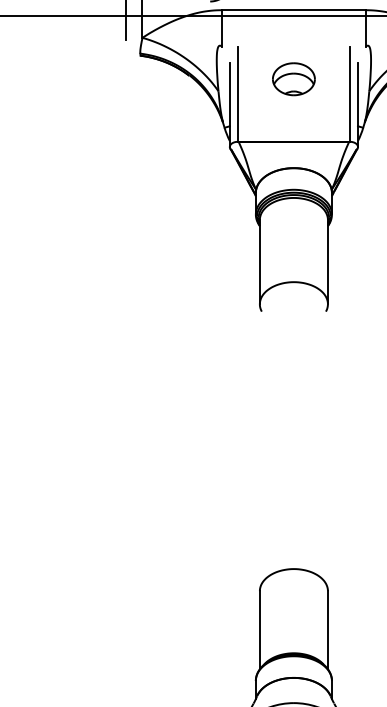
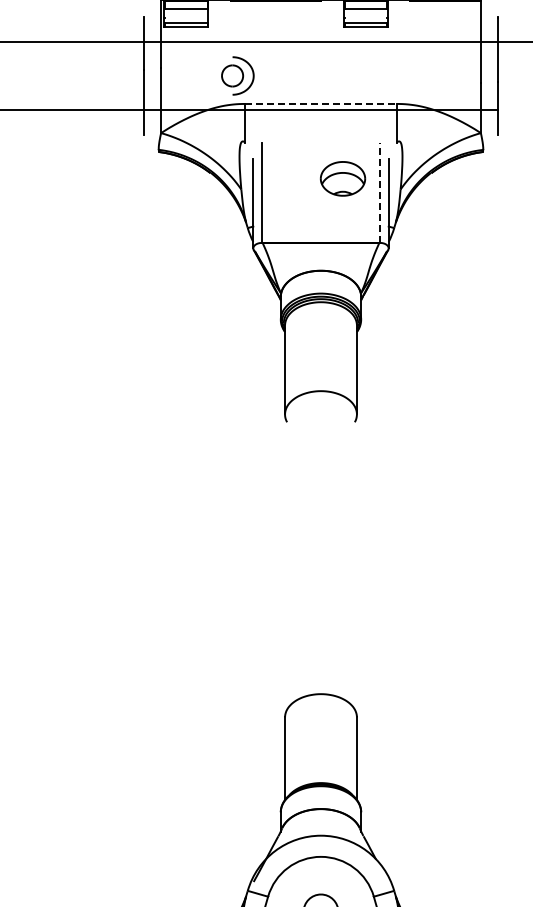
line: (294, 9) -> (321, 103), solid -> dashed
part: (293, 78) -> (342, 178), moved
line: (350, 94) -> (380, 192), solid -> dashed

